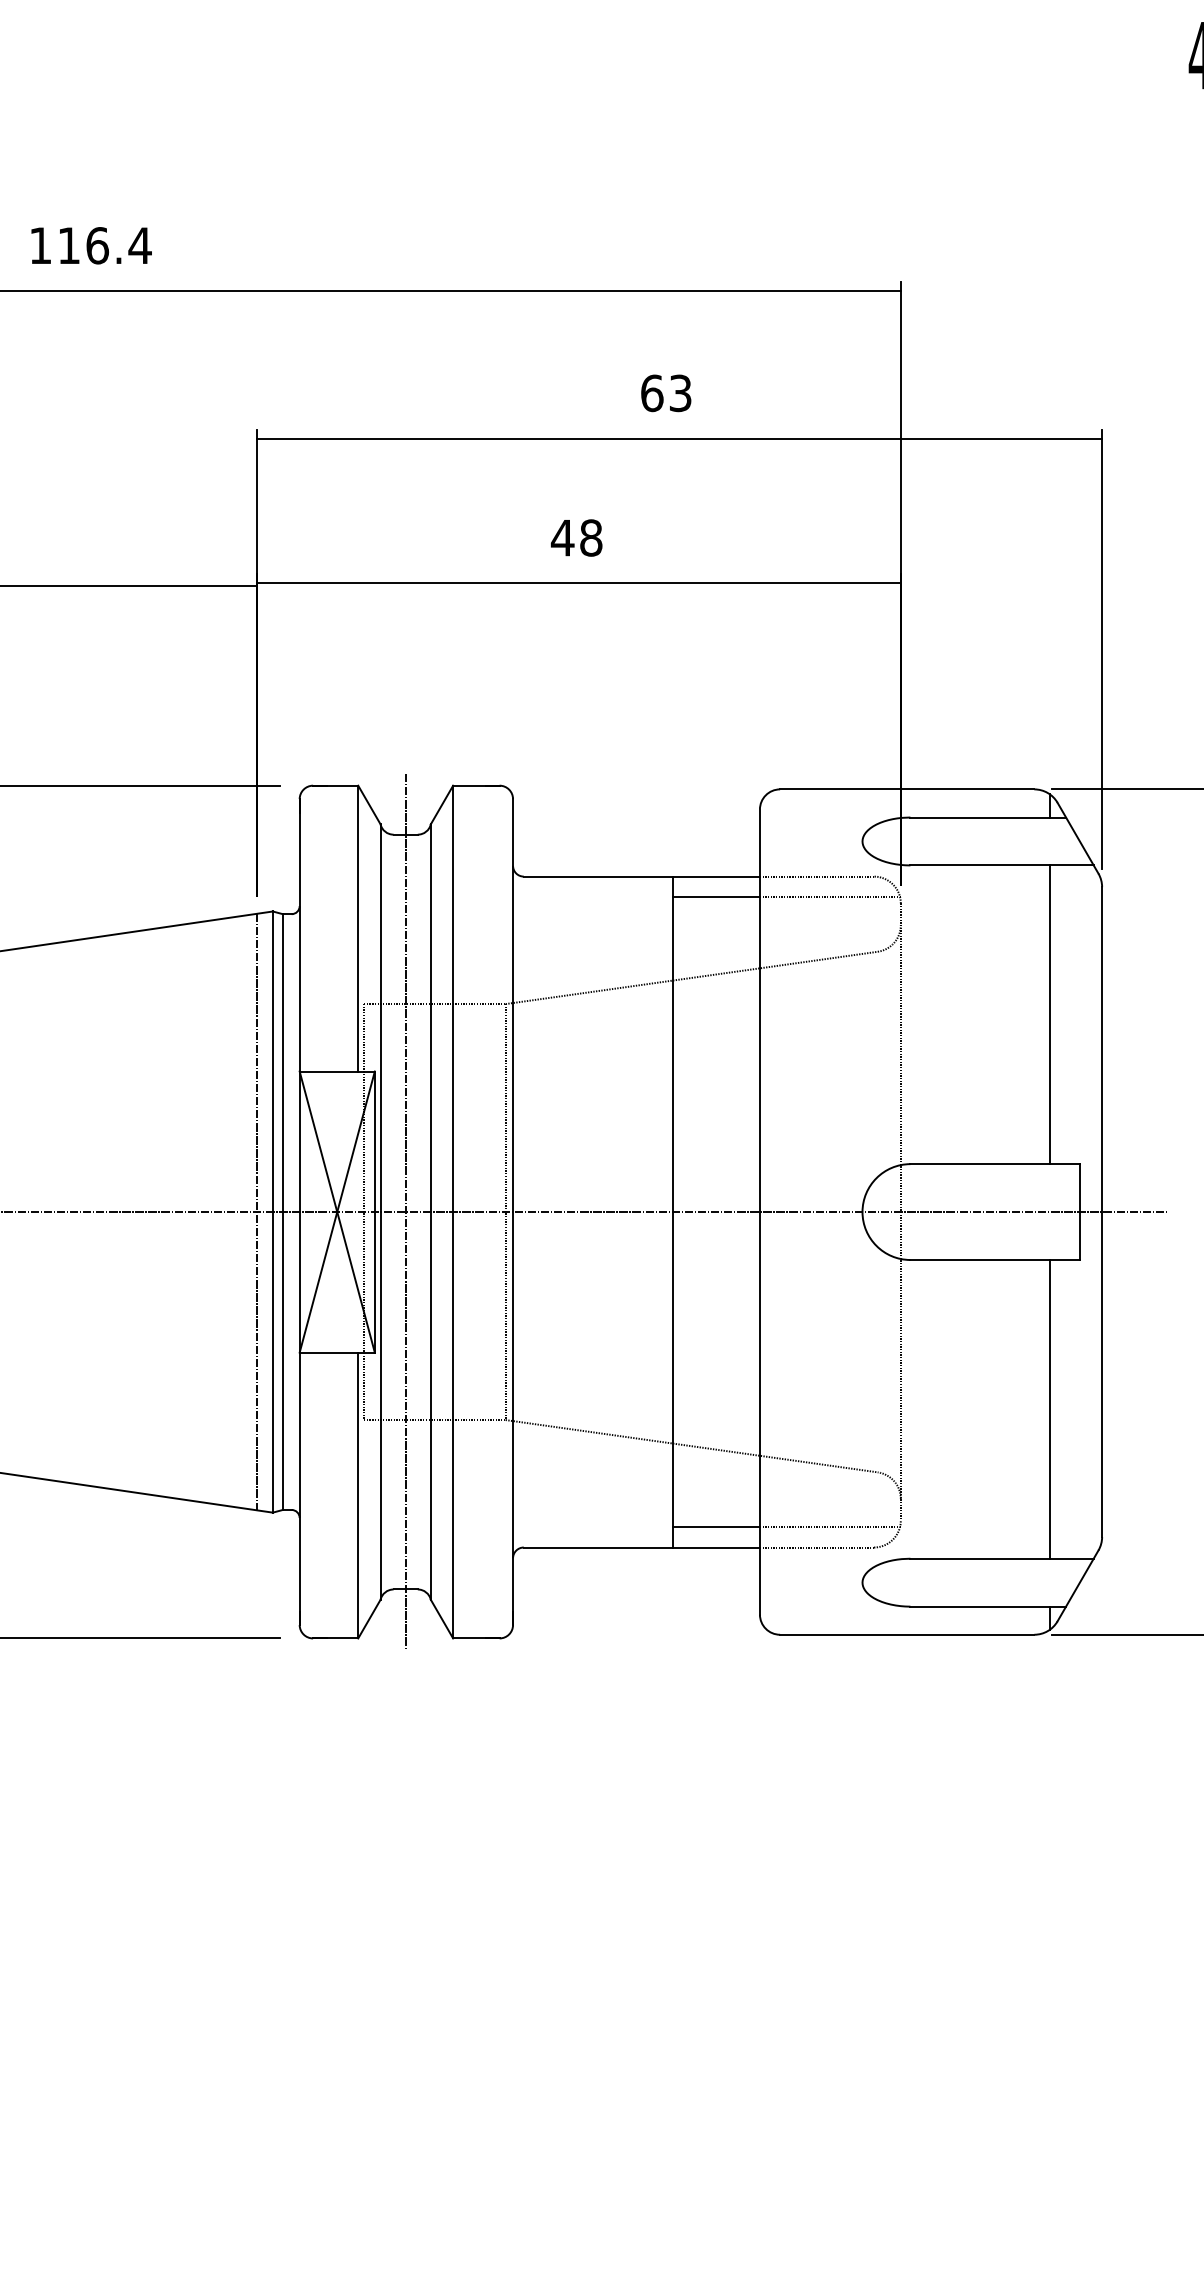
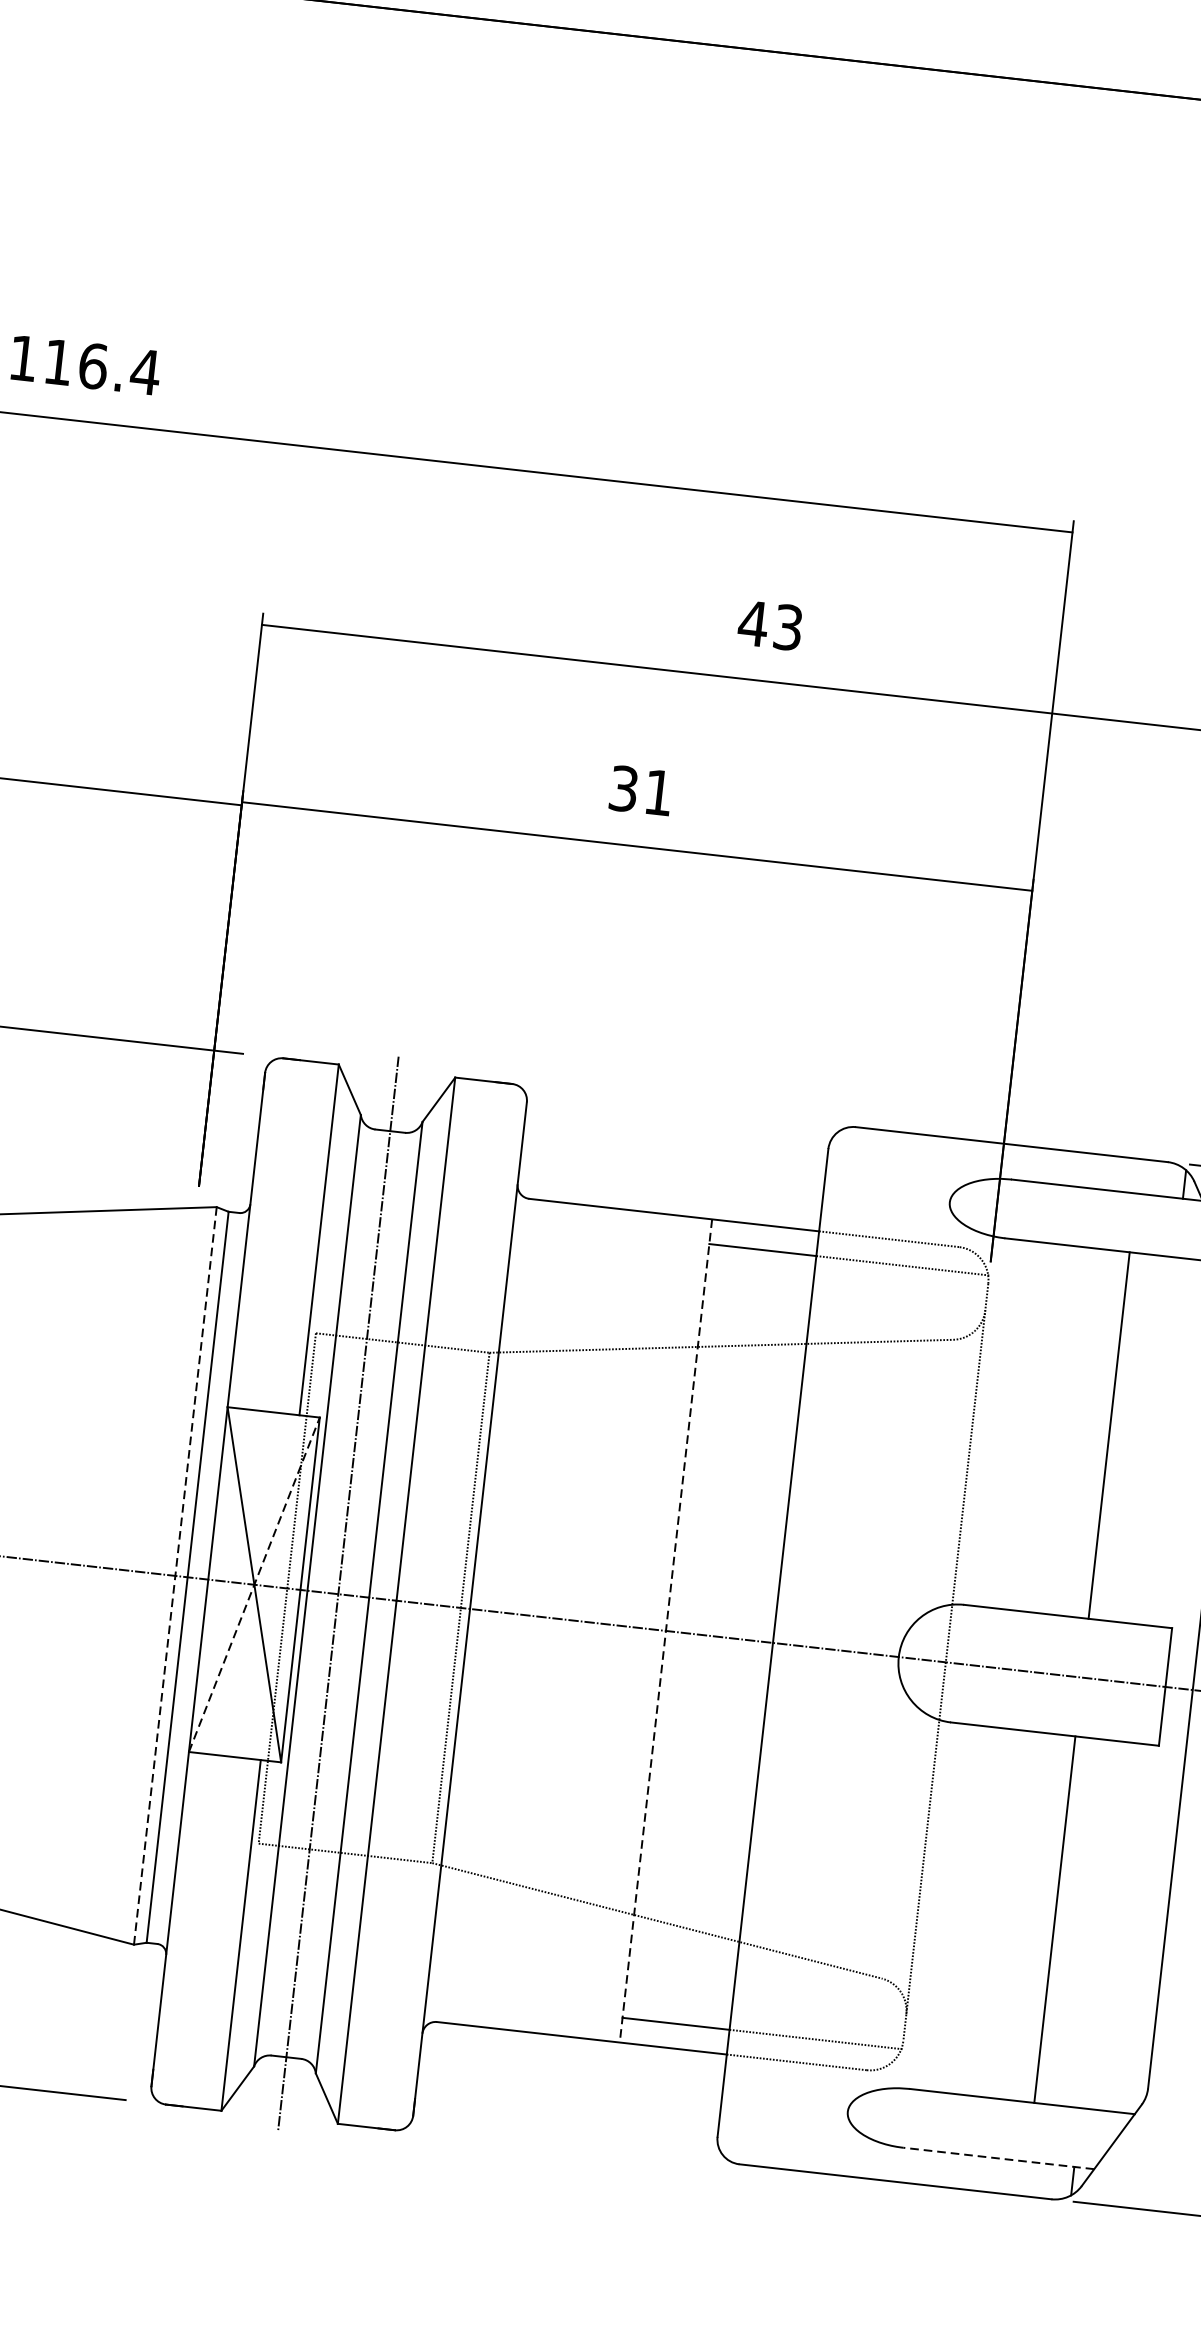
text: (651, 393) -> (752, 623), 63 -> 43
text: (576, 537) -> (640, 790), 48 -> 31
line: (1049, 1014) -> (1108, 1435), moved
line: (256, 1211) -> (155, 1572), removed
line: (337, 1211) -> (254, 1584), solid -> dashed
line: (272, 1212) -> (174, 1576), solid -> dashed
line: (672, 1212) -> (665, 1631), solid -> dashed
line: (1049, 1408) -> (1054, 1918), moved
line: (988, 1606) -> (999, 2158), solid -> dashed

